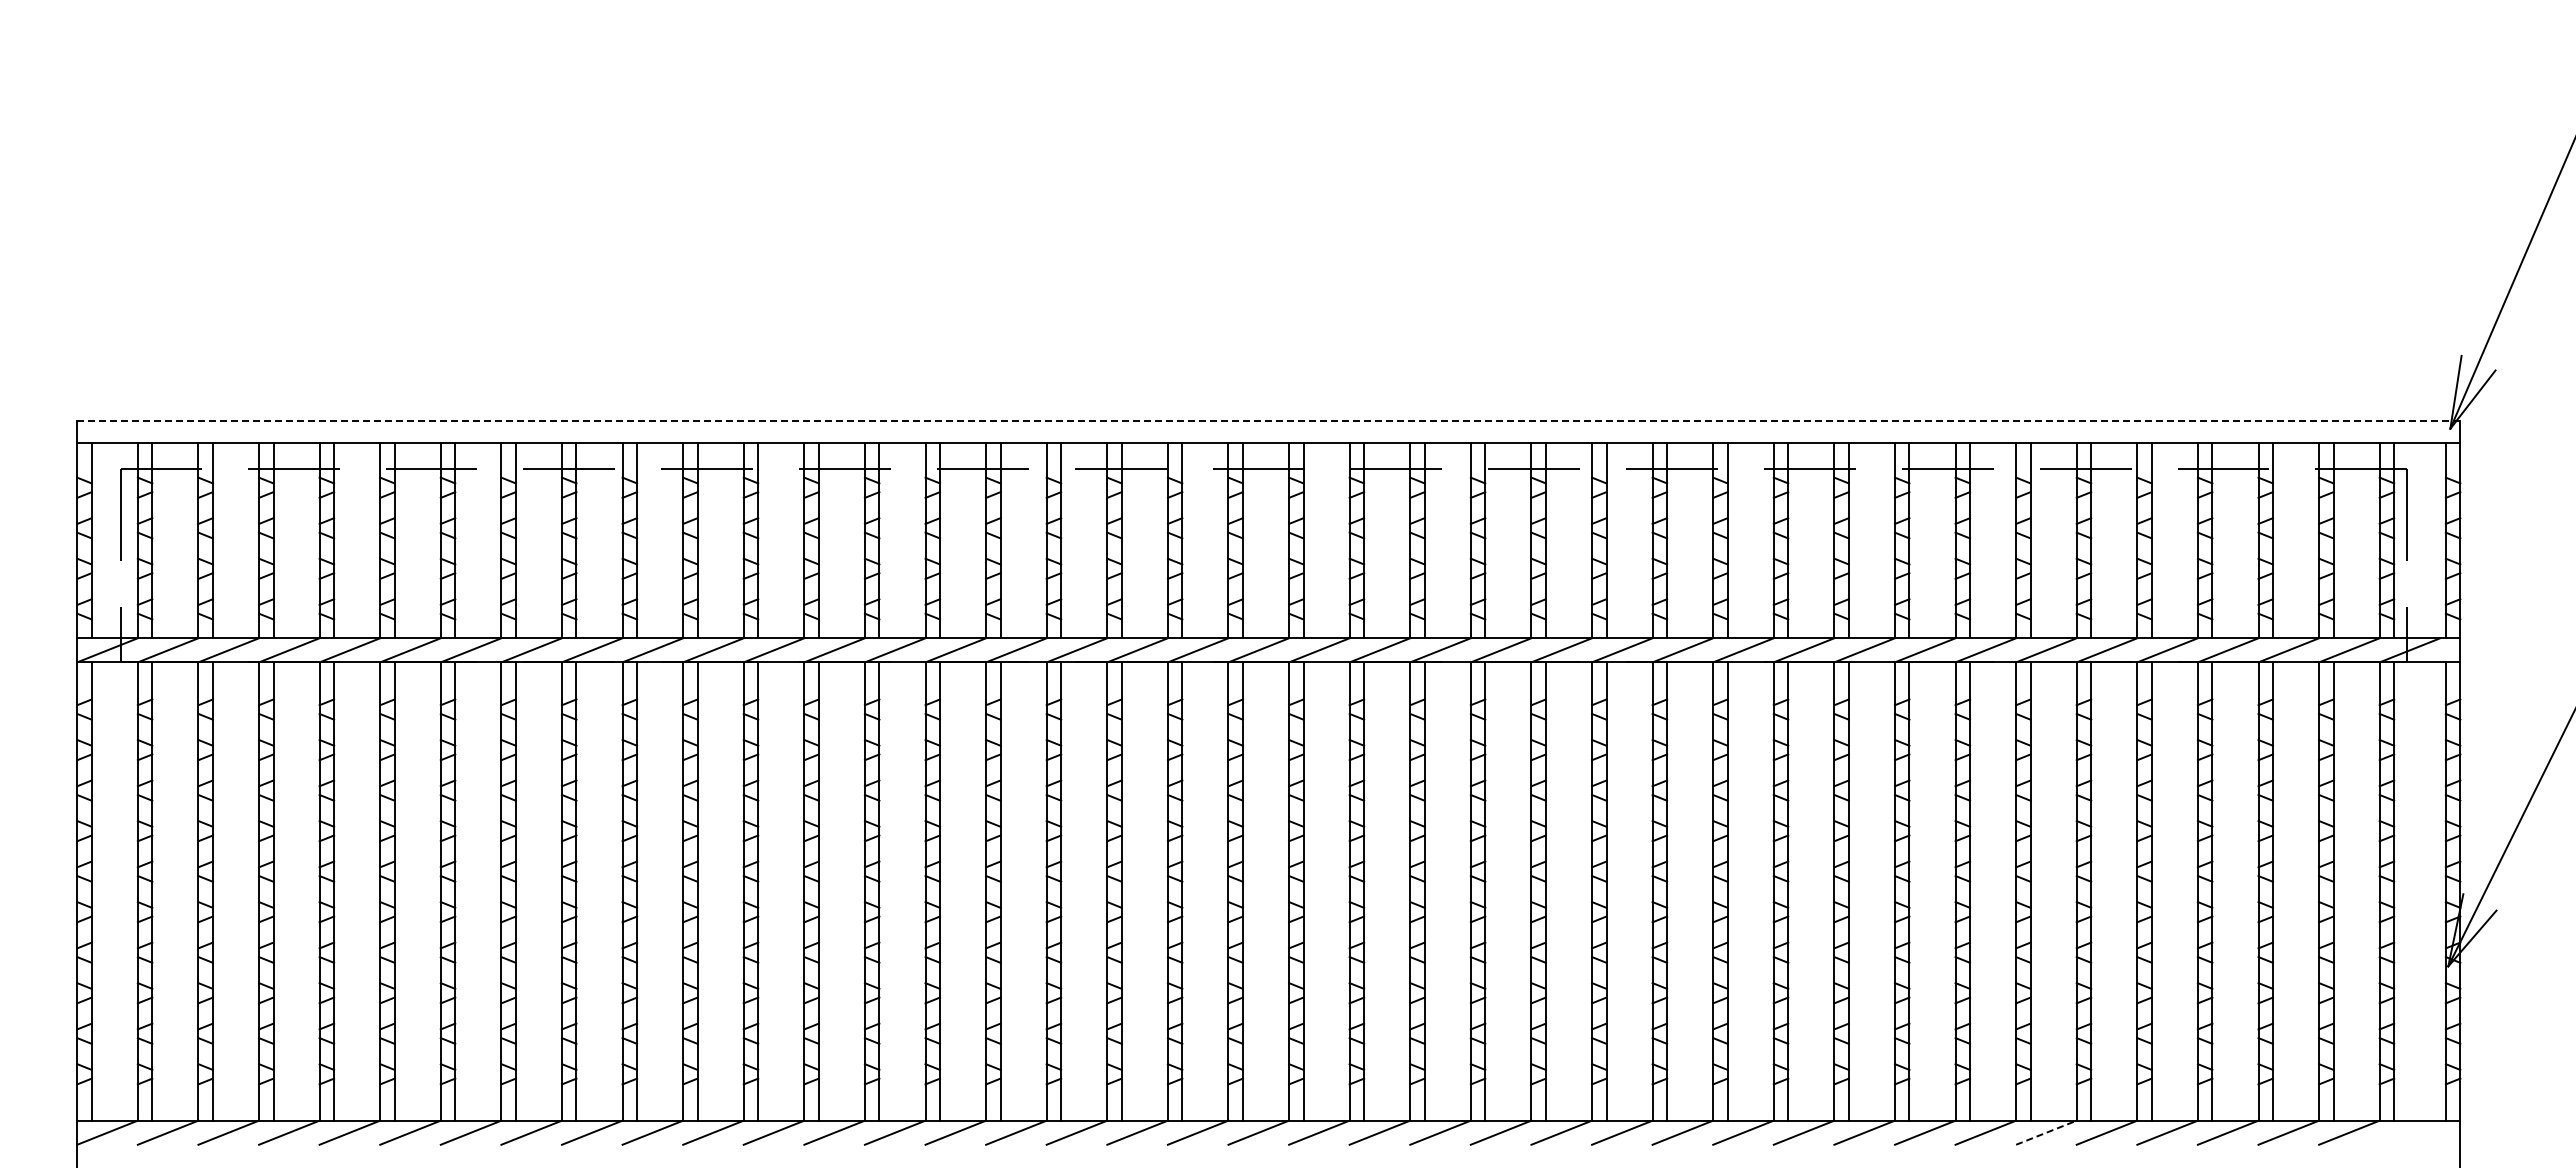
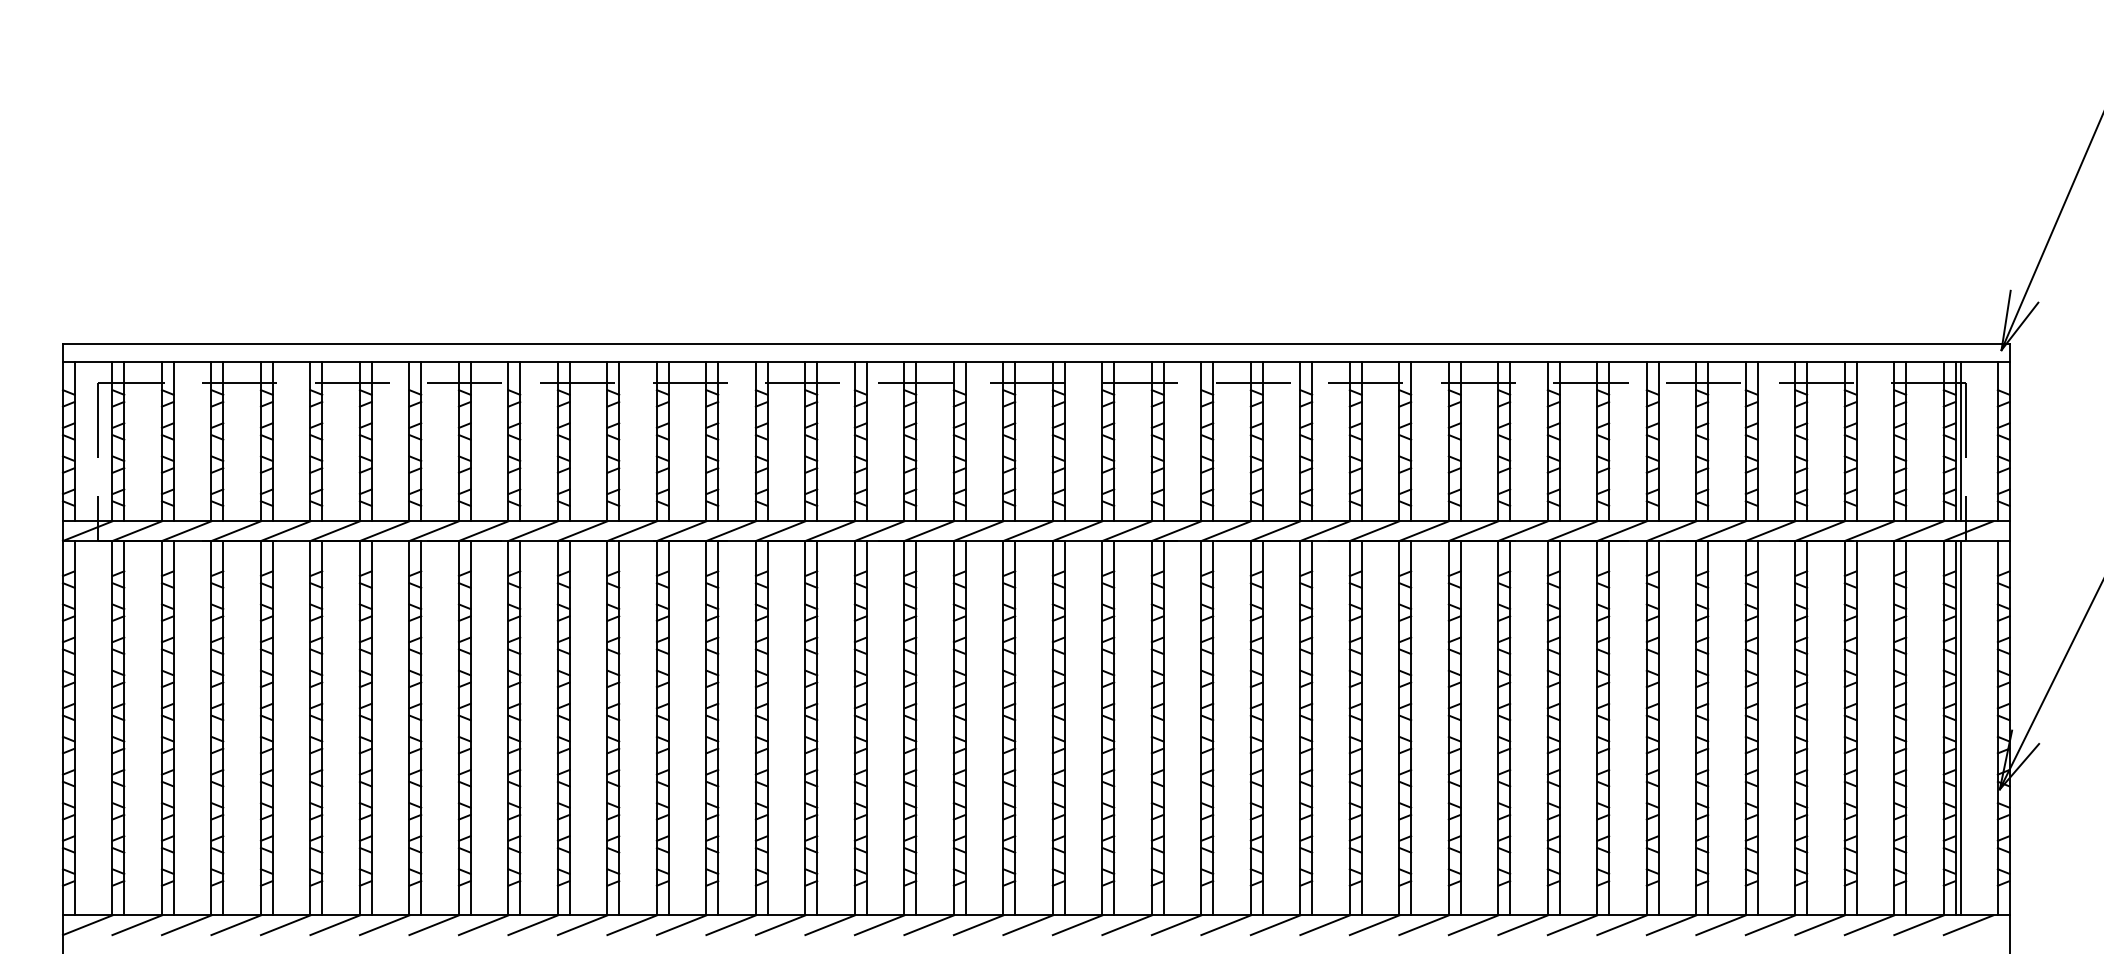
line: (1268, 421) -> (1036, 344), dashed -> solid
line: (2400, 540) -> (1960, 441), added
line: (2400, 891) -> (1960, 728), added
line: (2046, 1132) -> (1671, 925), dashed -> solid
line: (2409, 1132) -> (1968, 925), added

